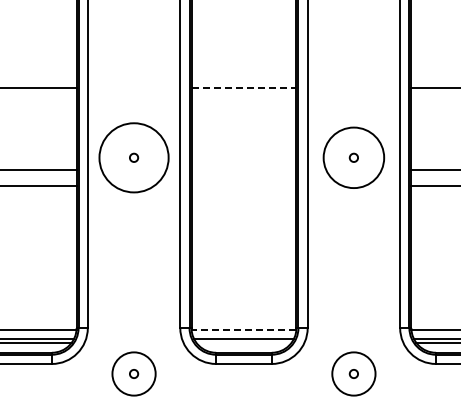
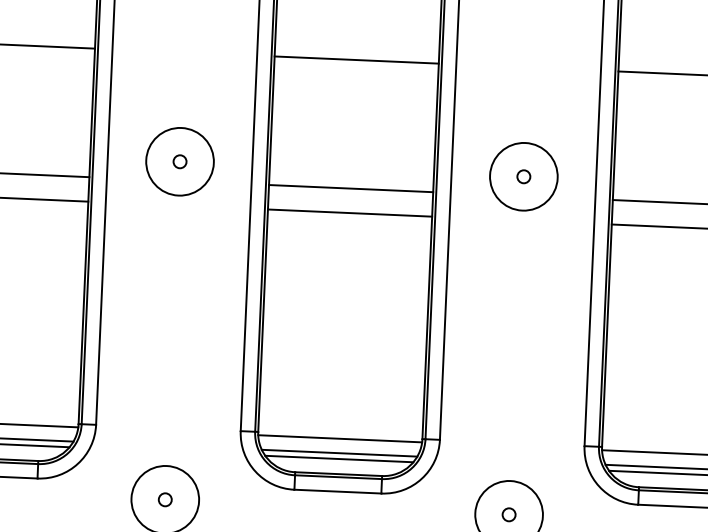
line: (244, 87) -> (357, 59), dashed -> solid
circle: (133, 157) -> (179, 161), size x0.62
circle: (353, 157) -> (523, 176), size x0.71
line: (243, 170) -> (350, 189), added
line: (243, 185) -> (349, 212), added
line: (243, 330) -> (339, 439), dashed -> solid
line: (243, 343) -> (338, 459), added

